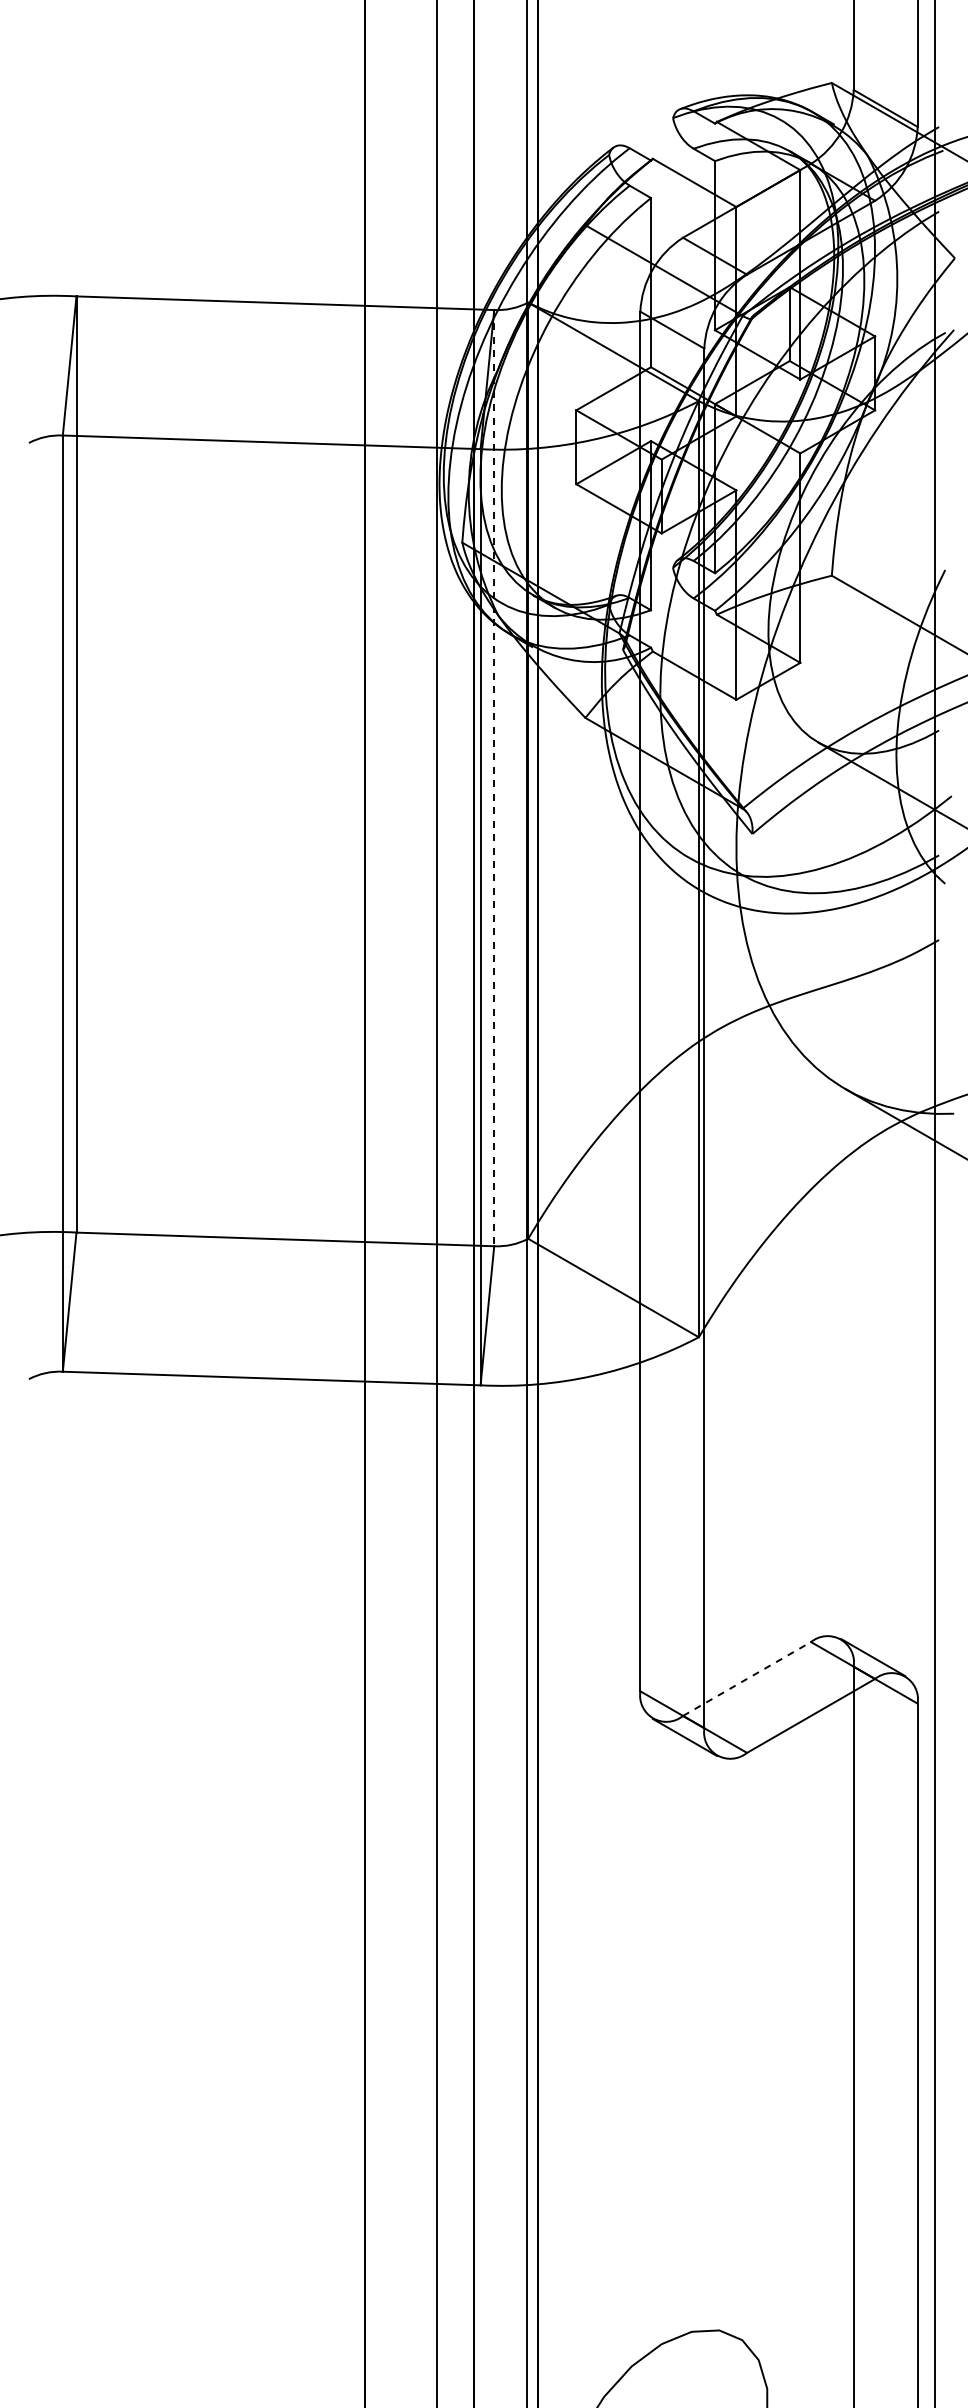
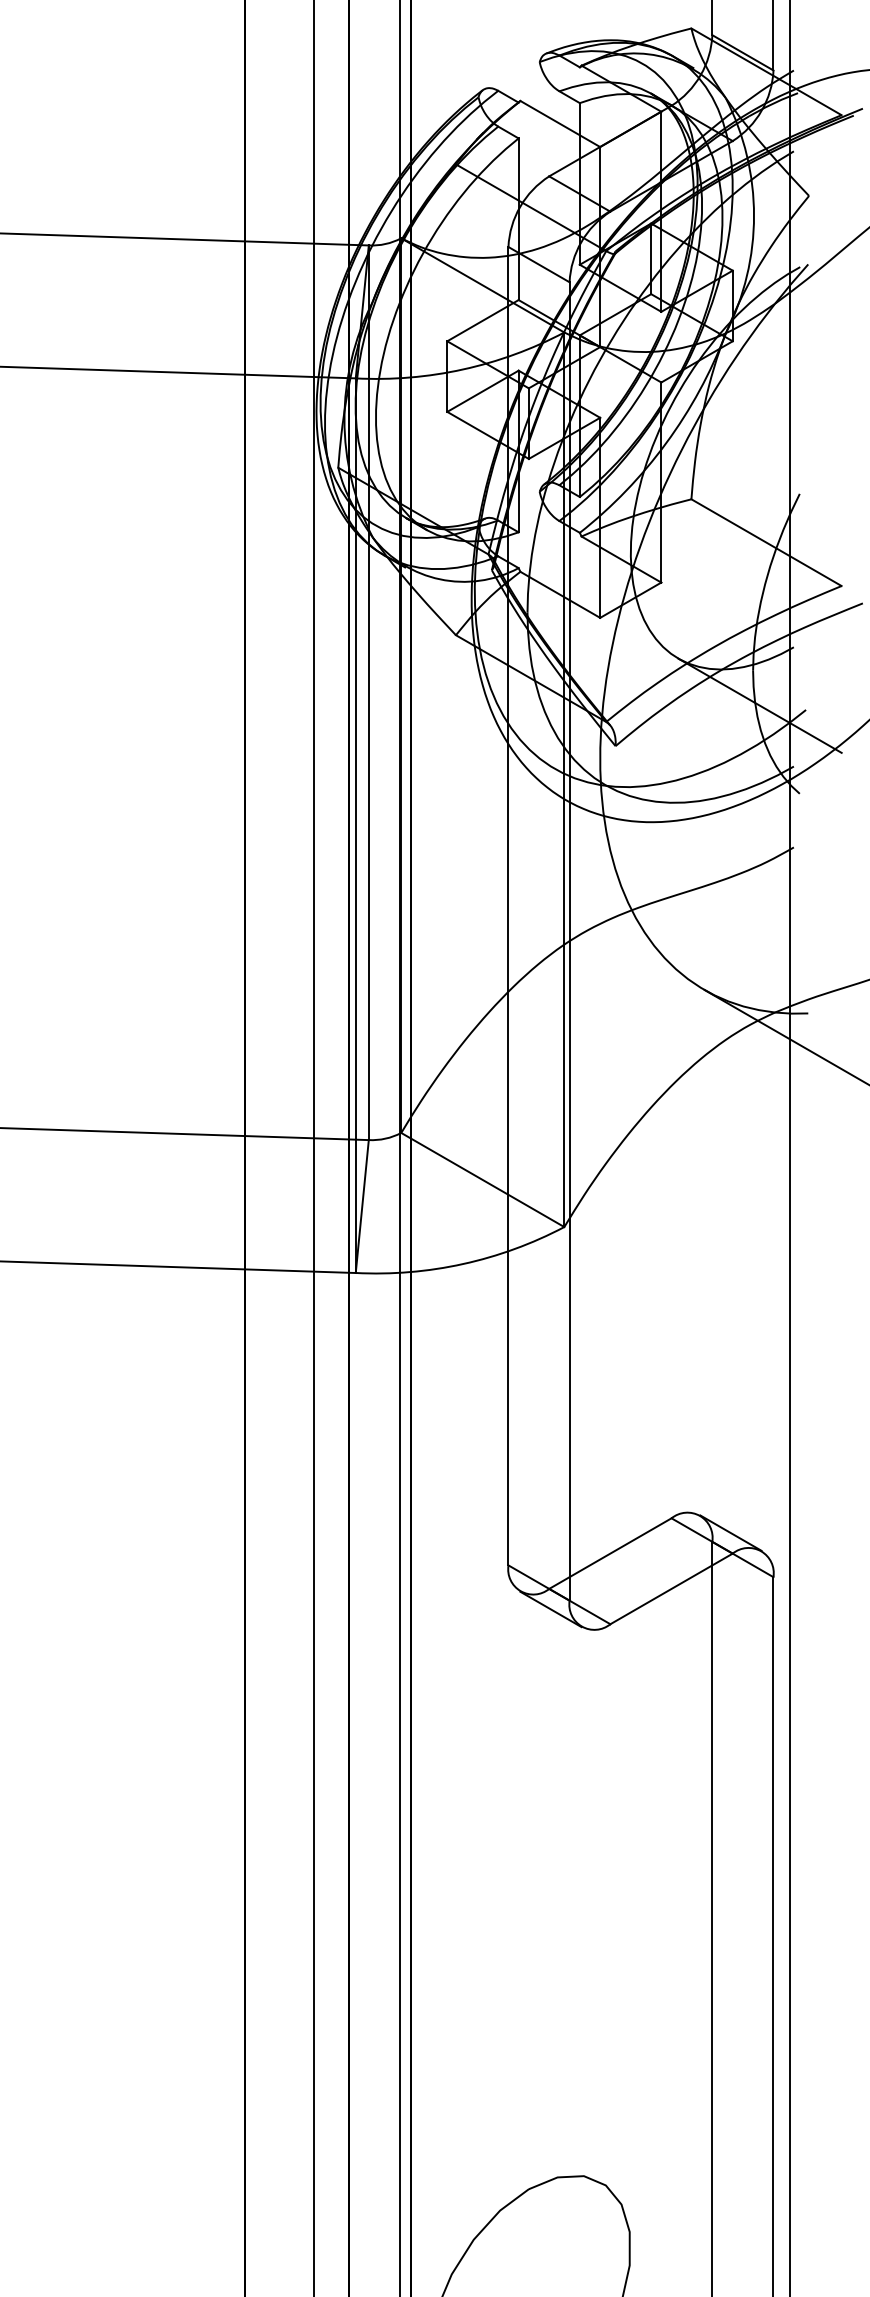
line: (494, 778) -> (369, 693), dashed -> solid
line: (747, 1679) -> (610, 1554), dashed -> solid

